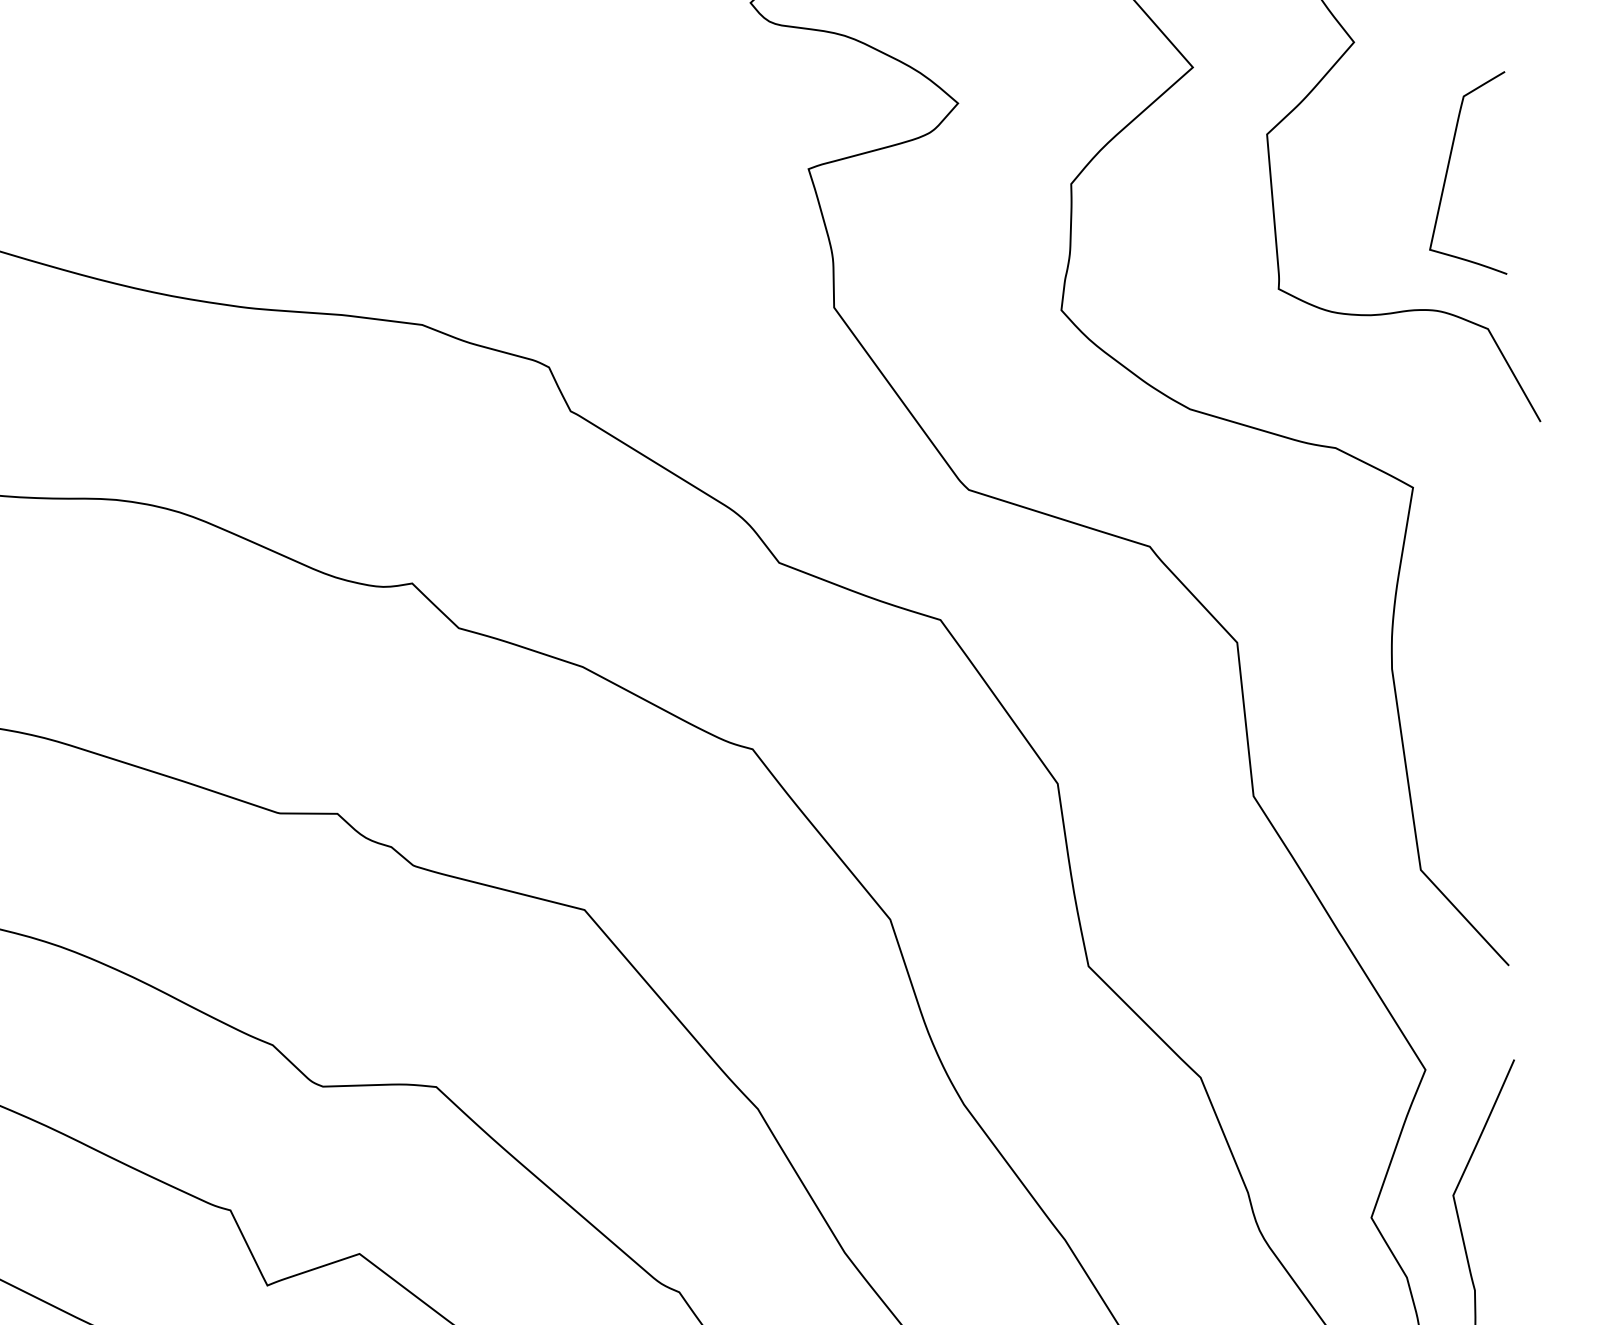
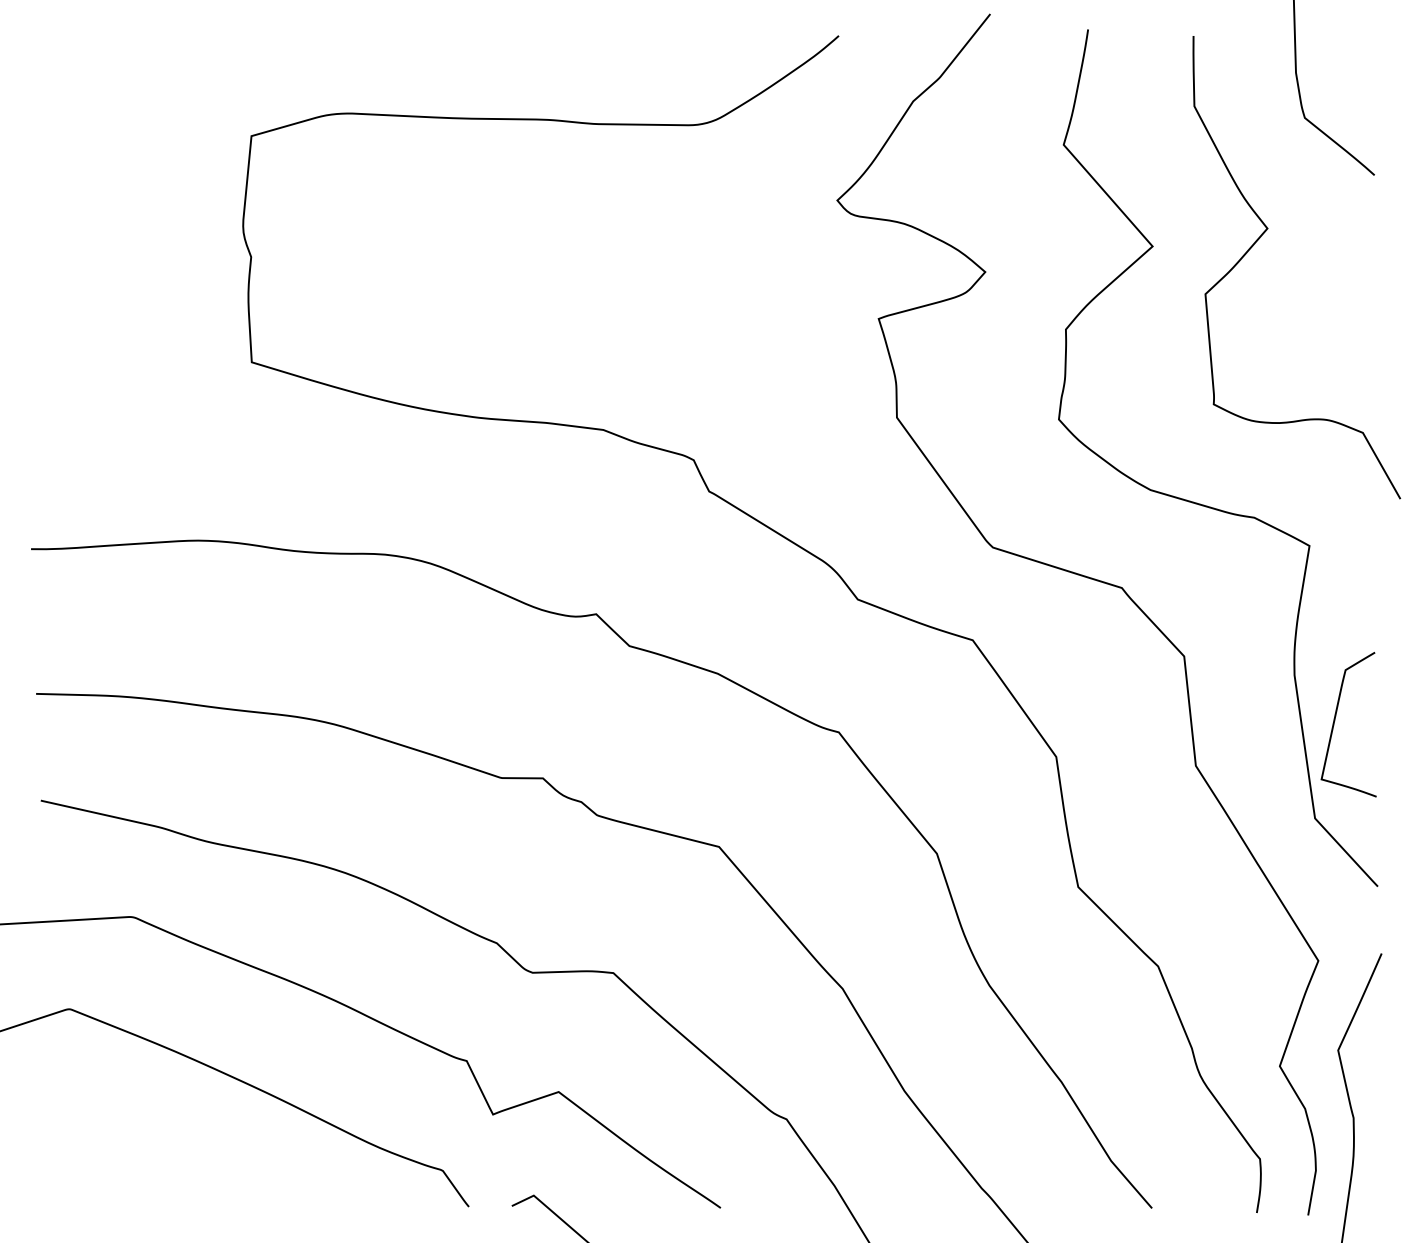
curve: (1449, 167) -> (1335, 720), moved

